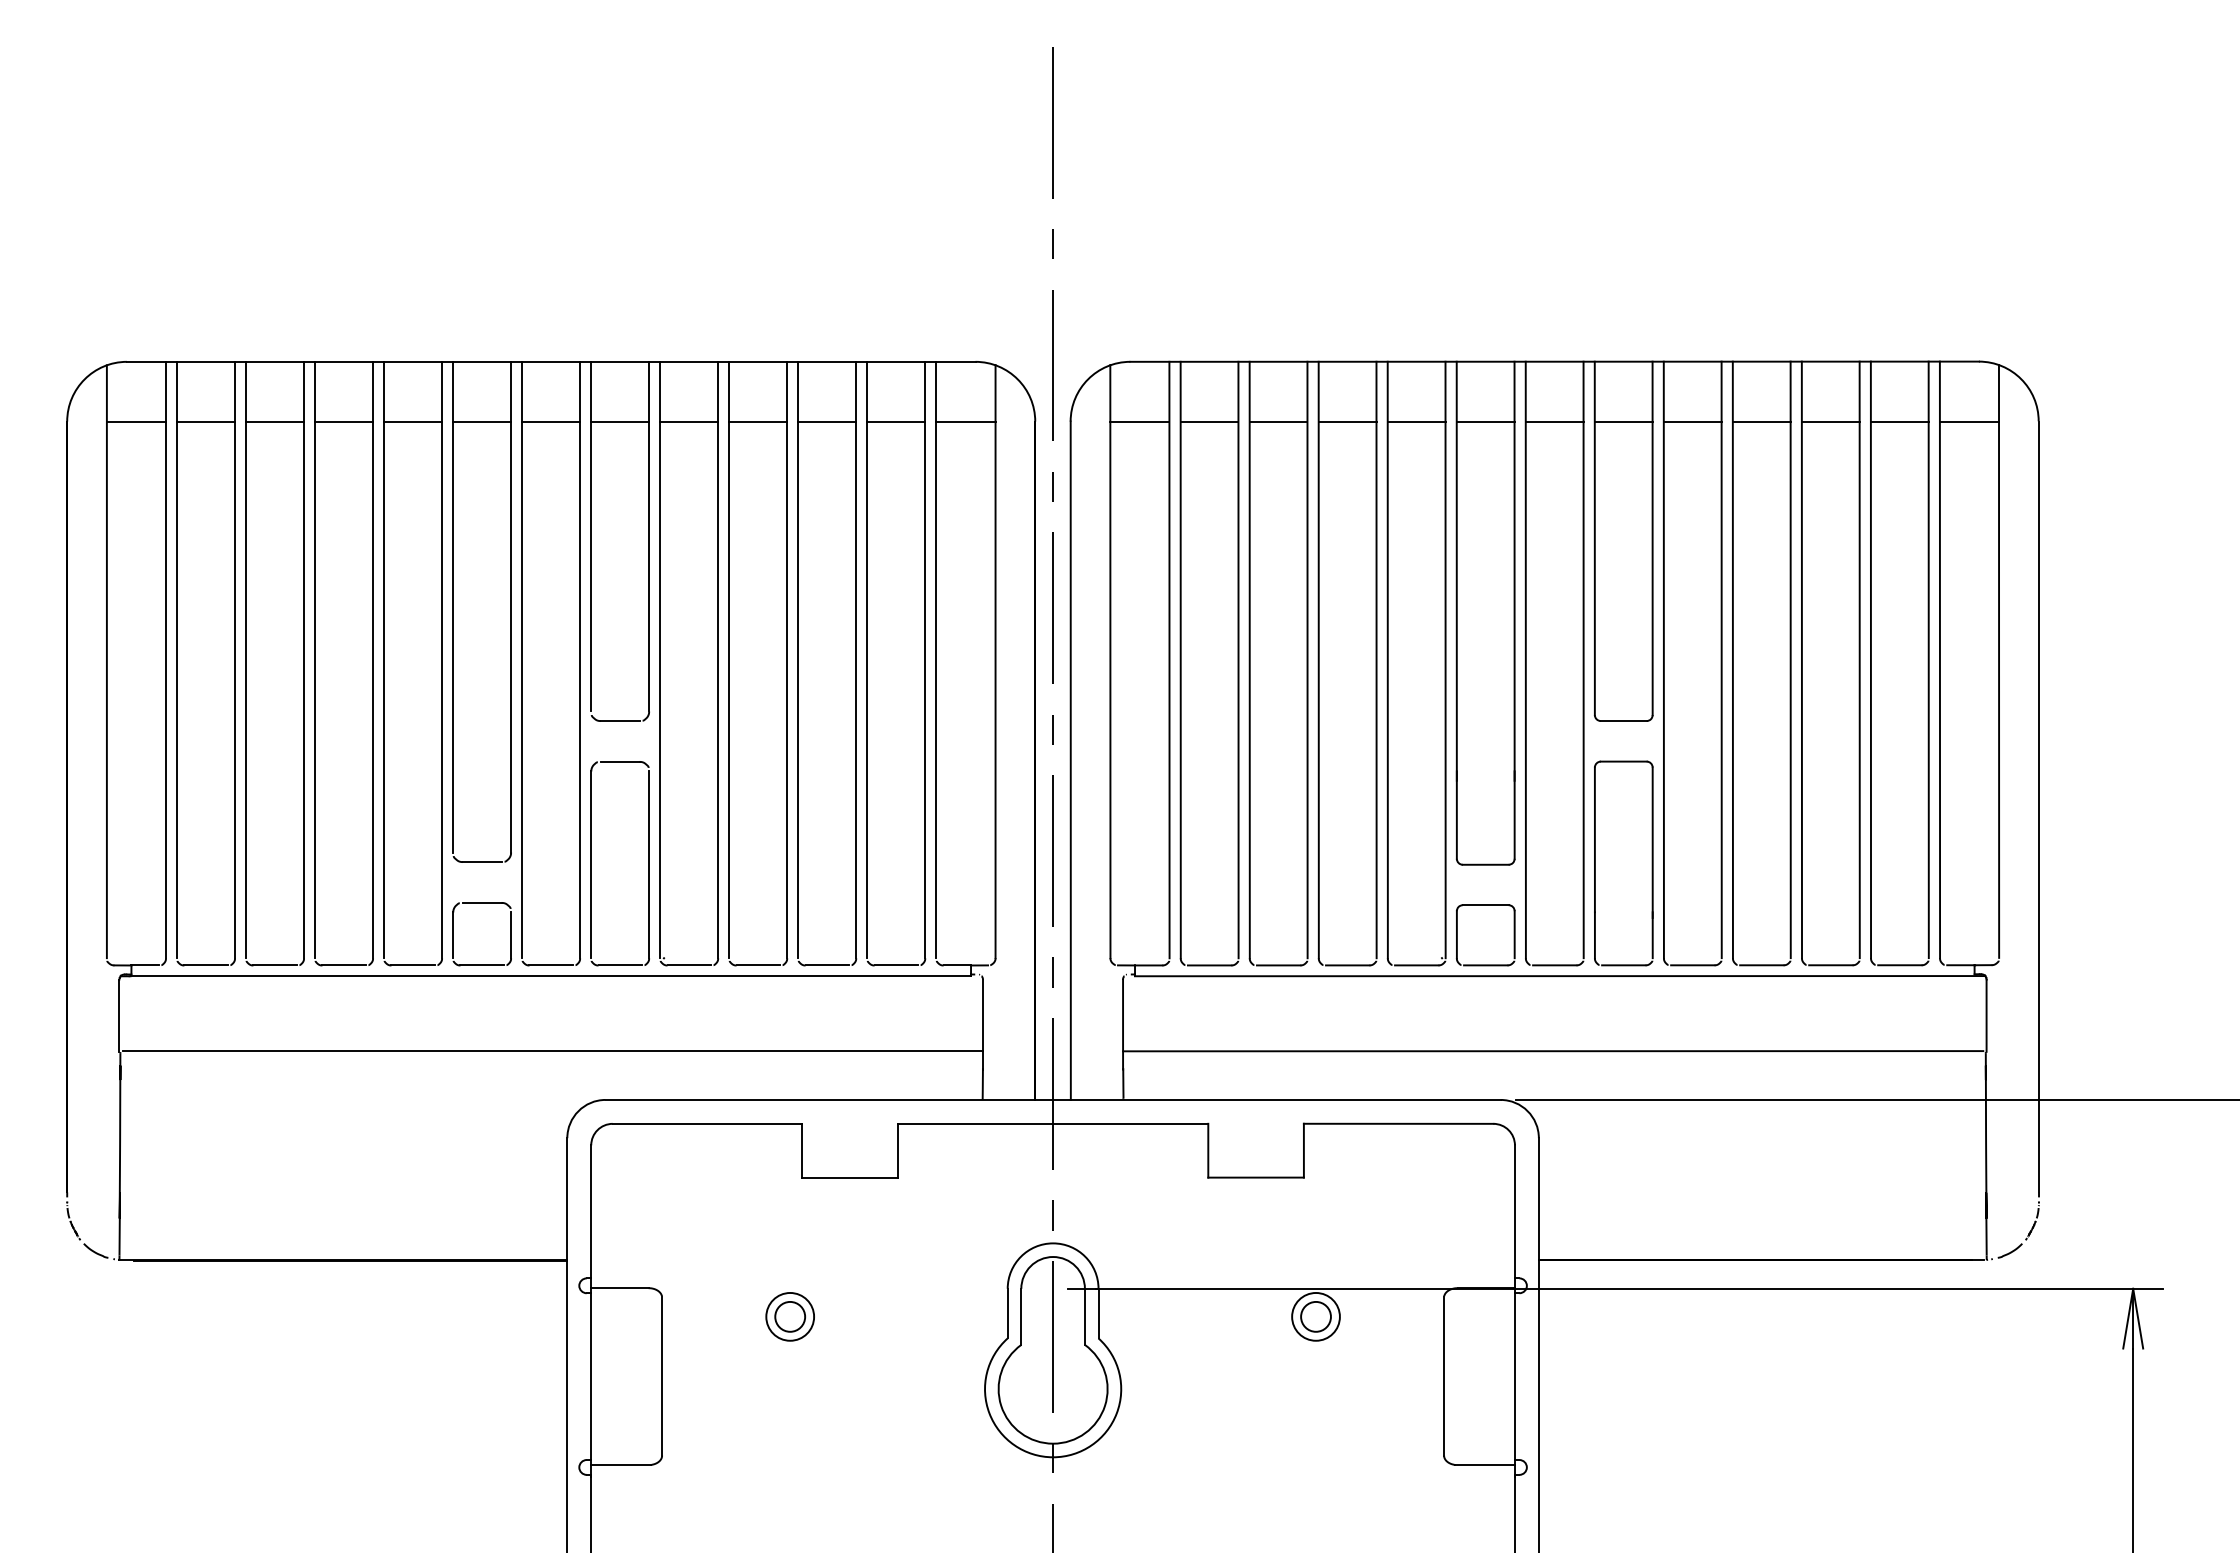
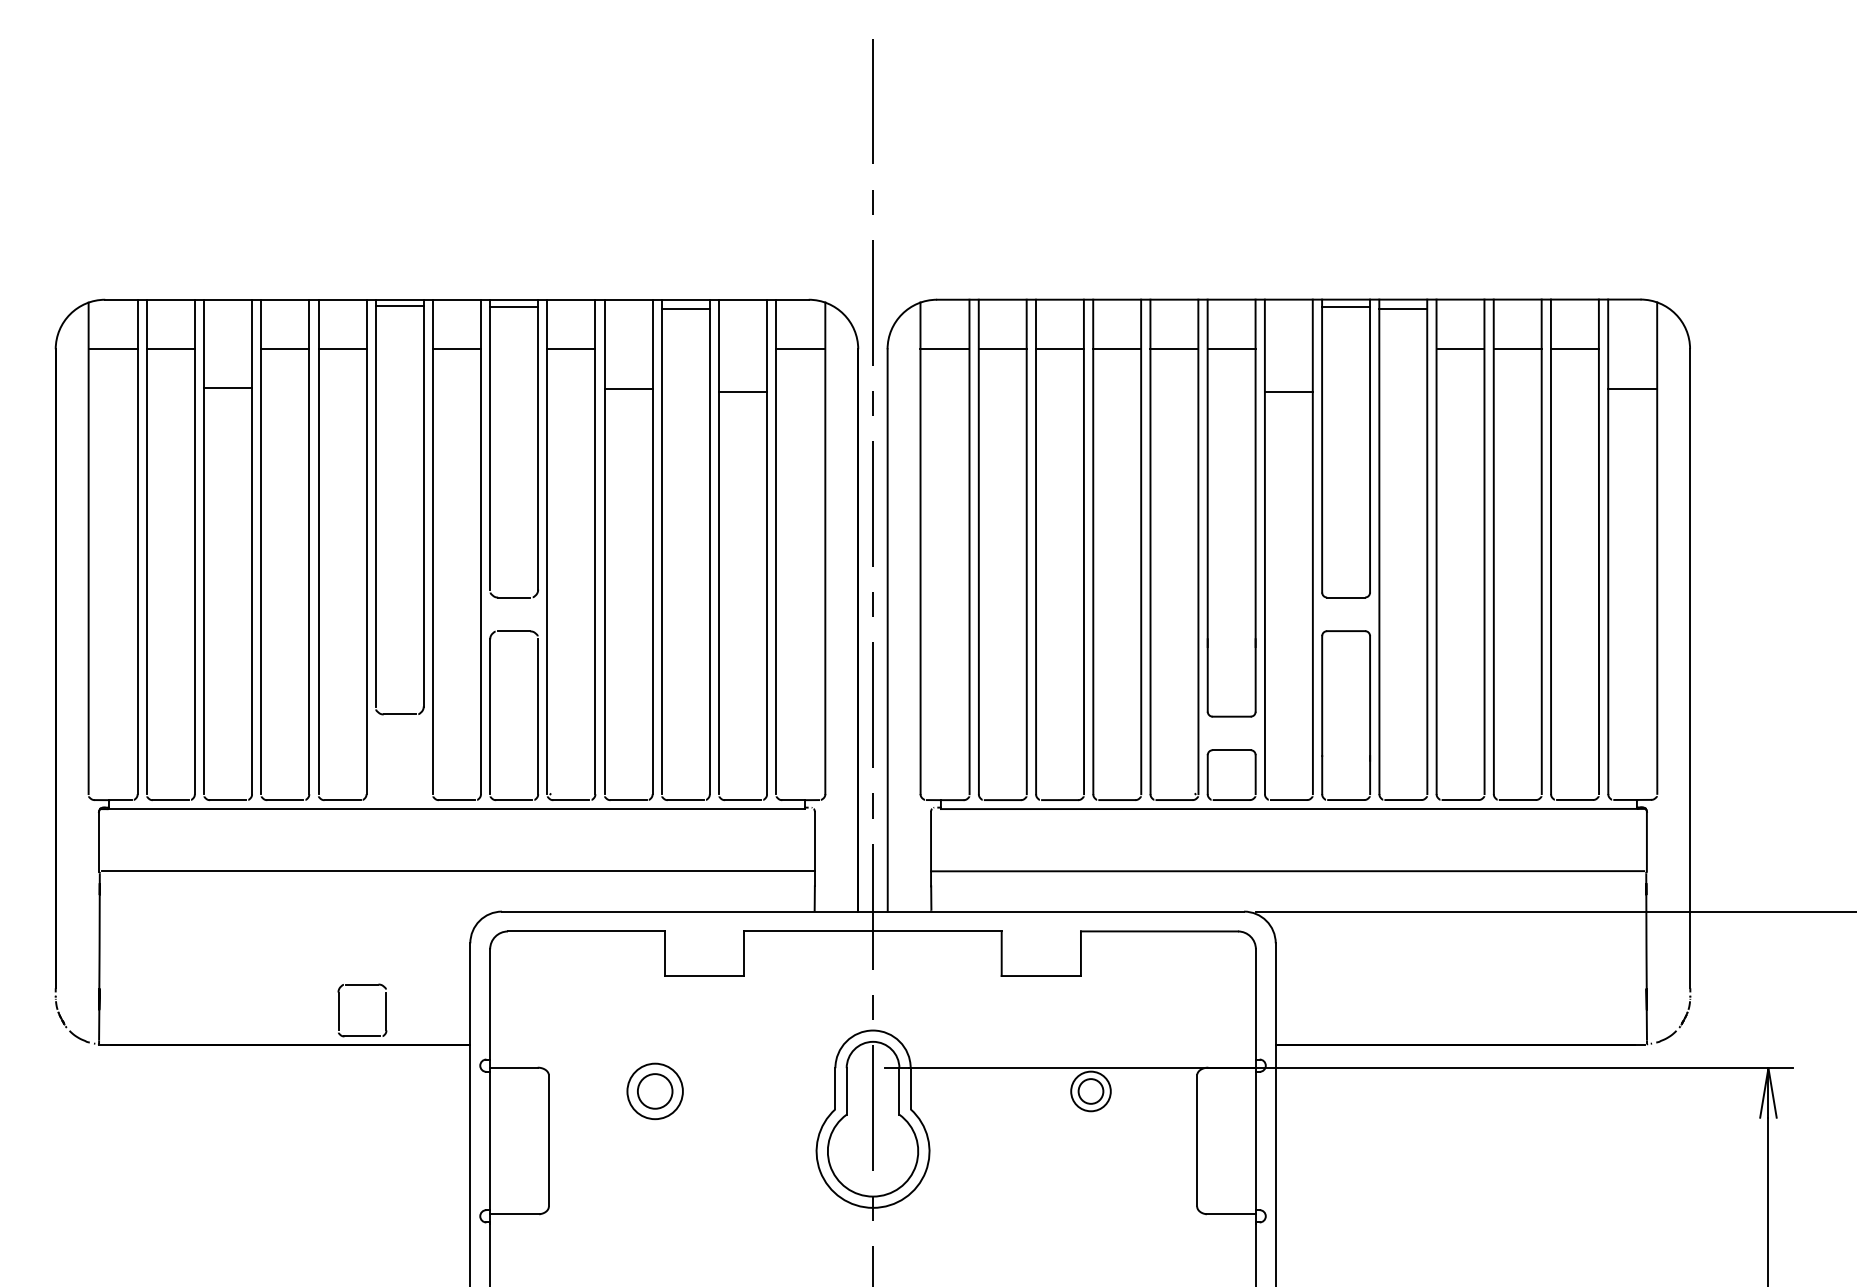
line: (275, 421) -> (228, 388), moved
line: (482, 421) -> (400, 306), moved
line: (620, 421) -> (514, 306), moved
line: (758, 421) -> (628, 388), moved
line: (827, 421) -> (686, 308), moved
line: (896, 421) -> (743, 392), moved
line: (1554, 421) -> (1288, 392), moved
line: (1623, 421) -> (1345, 306), moved
line: (1692, 421) -> (1403, 308), moved
line: (1968, 421) -> (1631, 388), moved
part: (453, 934) -> (338, 1010), moved
part: (789, 1316) -> (654, 1091), size x1.4

